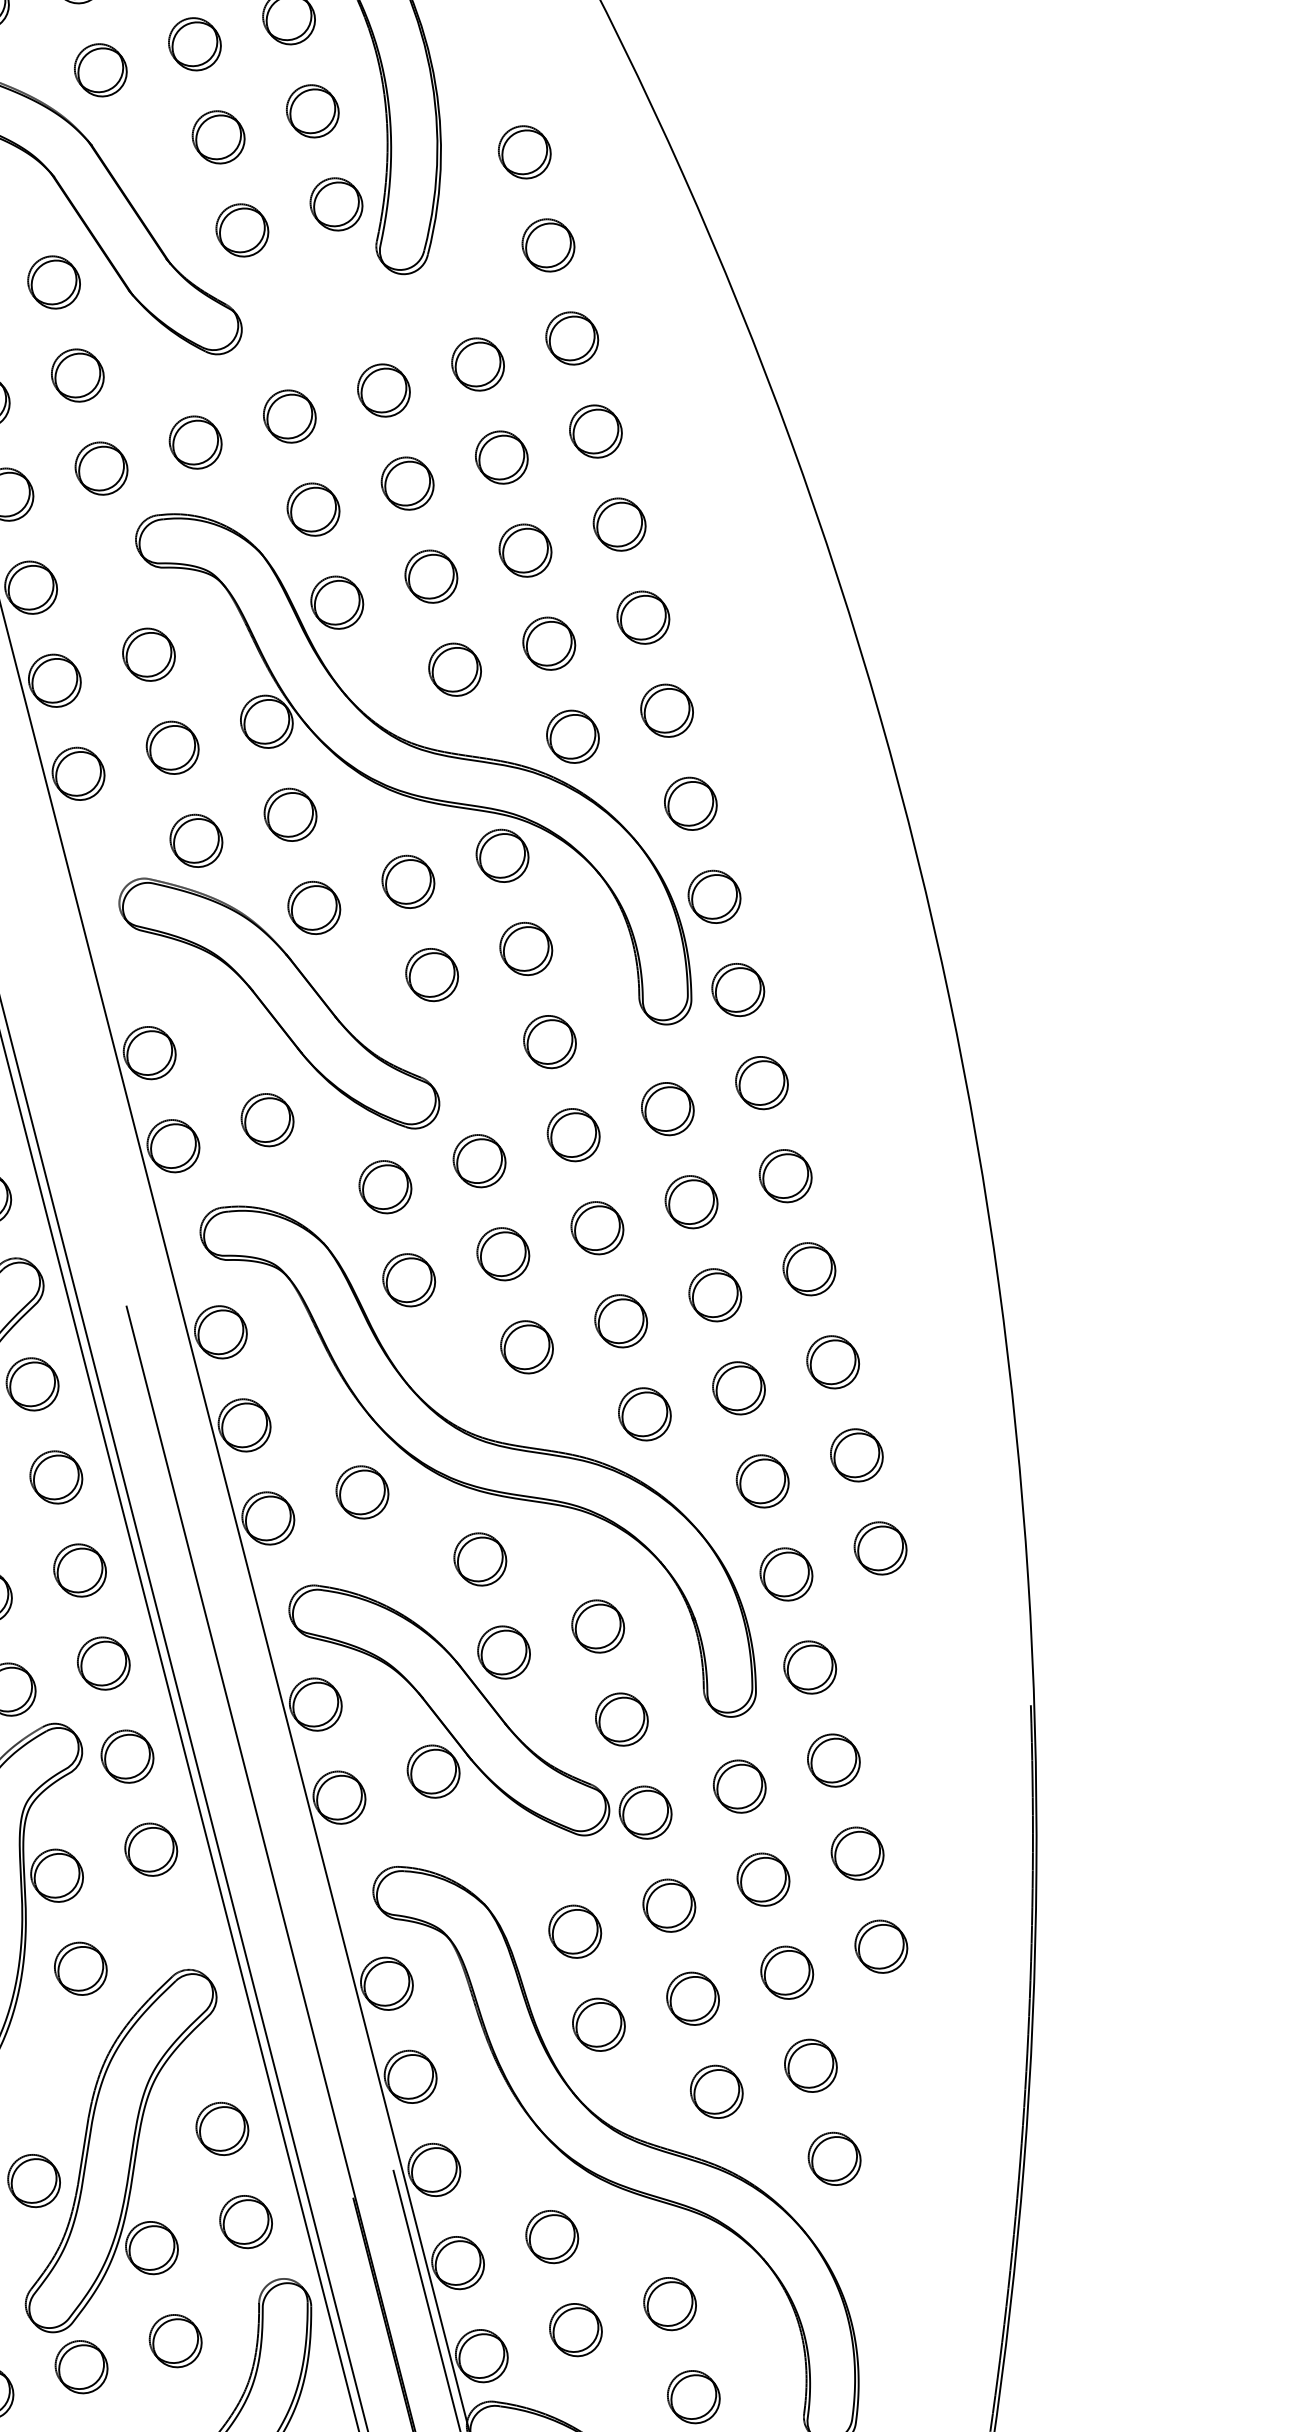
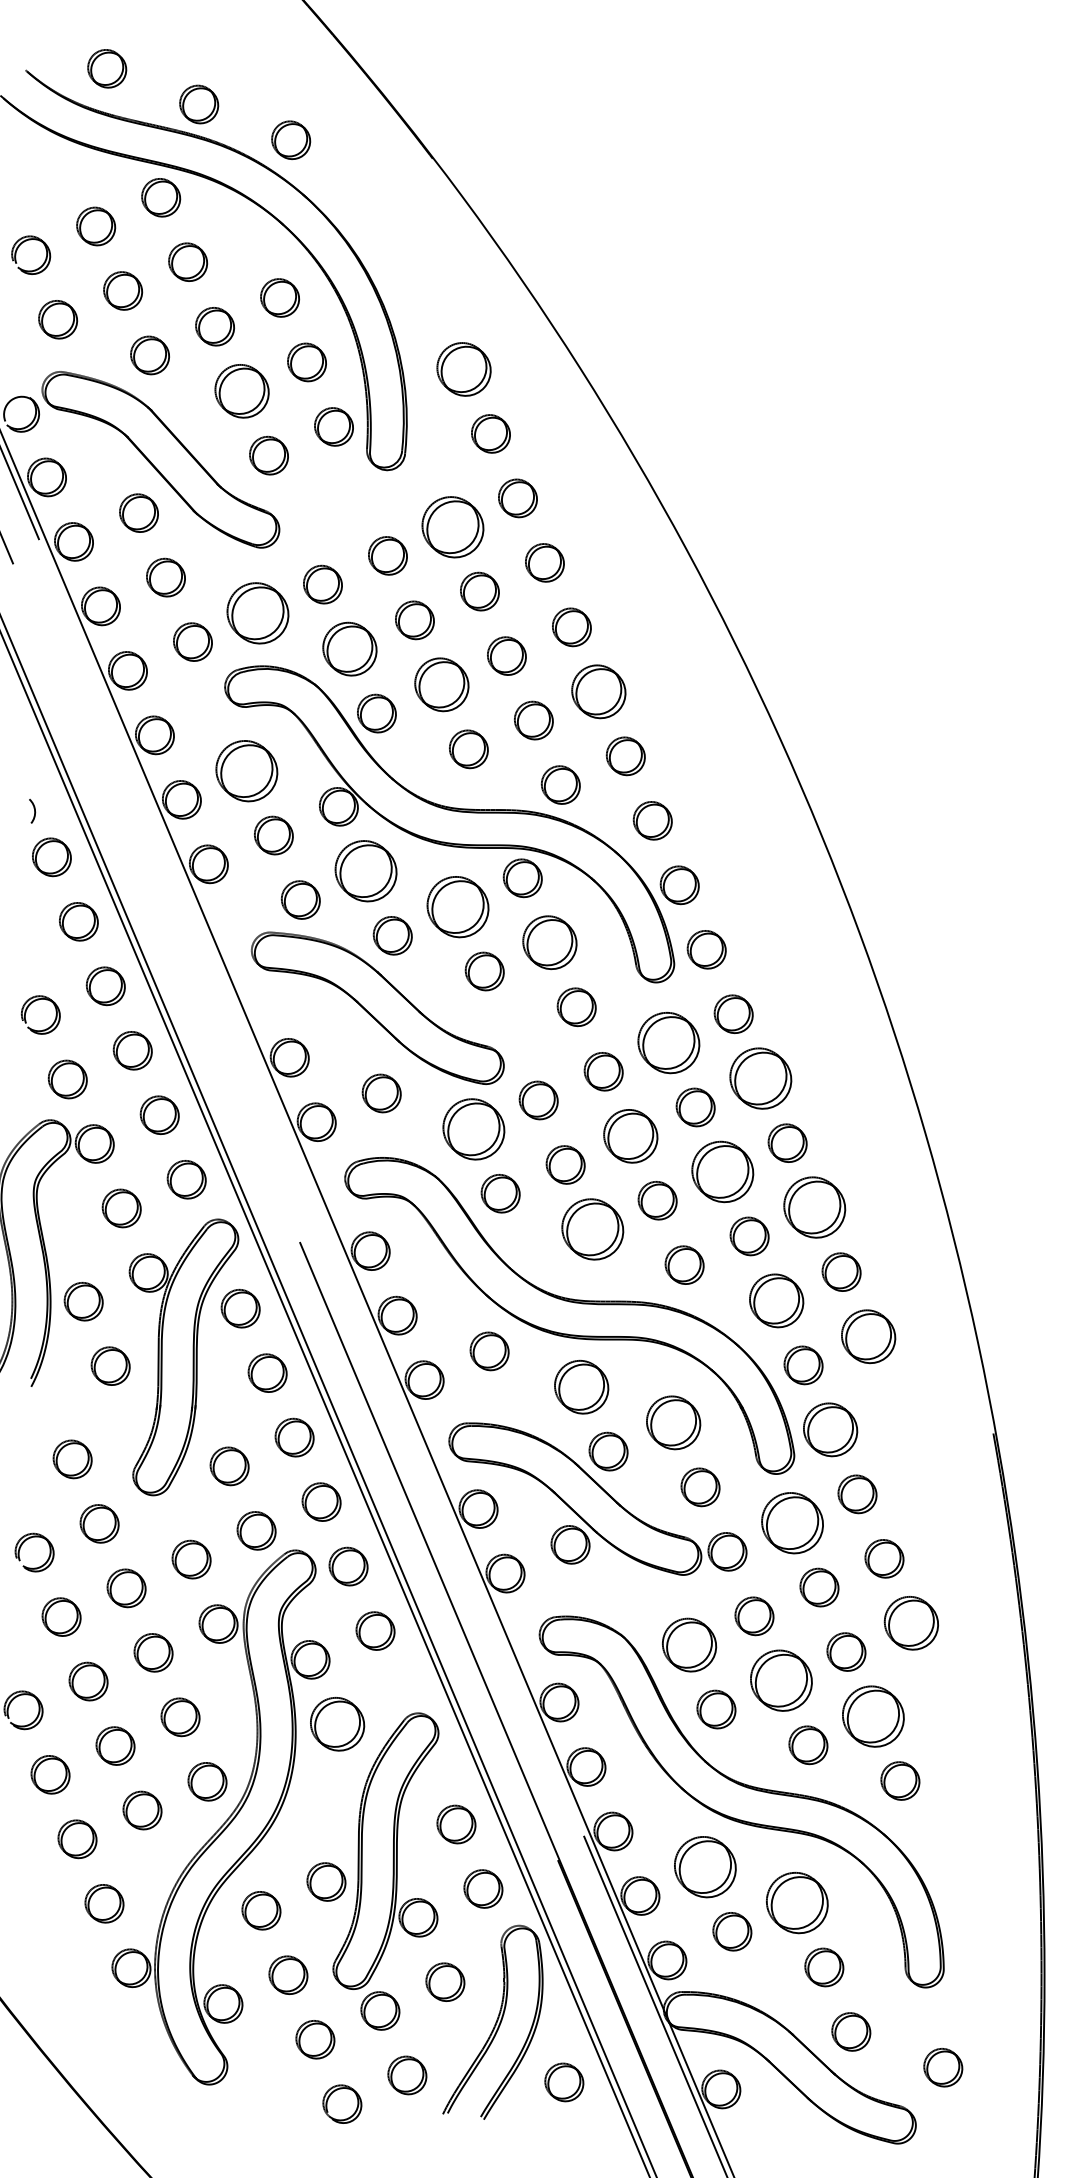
part: (218, 136) -> (241, 390), size x1.4
part: (524, 152) -> (463, 369), size x1.4
part: (477, 363) -> (452, 526), size x1.6
part: (195, 442) -> (257, 613), size x1.6
part: (313, 508) -> (349, 648), size x1.4
part: (430, 576) -> (441, 684), size x1.4
part: (642, 617) -> (598, 691), size x1.4
part: (148, 653) -> (246, 770), size x1.6
part: (290, 815) -> (365, 871), size x1.6
part: (408, 881) -> (457, 906), size x1.6
part: (525, 948) -> (549, 942), size x1.4
part: (667, 1108) -> (668, 1042), size x1.6
part: (785, 1175) -> (760, 1078), size x1.6
part: (385, 1186) -> (473, 1128), size x1.6
part: (597, 1227) -> (630, 1135), size x1.4
part: (715, 1294) -> (722, 1171), size x1.6
part: (526, 1347) -> (592, 1229), size x1.6
part: (833, 1361) -> (814, 1207), size x1.6
part: (762, 1480) -> (776, 1300), size x1.4
part: (880, 1548) -> (868, 1336), size x1.4
part: (480, 1558) -> (581, 1386), size x1.4
part: (598, 1625) -> (673, 1422), size x1.4
part: (810, 1666) -> (830, 1429), size x1.4
part: (739, 1785) -> (792, 1522), size x1.6
part: (575, 1930) -> (689, 1644), size x1.4
part: (881, 1946) -> (911, 1623), size x1.4
part: (80, 1969) -> (337, 1724), size x1.4
part: (693, 1998) -> (781, 1680), size x1.6
part: (811, 2065) -> (873, 1716), size x1.6
part: (552, 2237) -> (705, 1867), size x1.6
part: (670, 2303) -> (797, 1902), size x1.6

